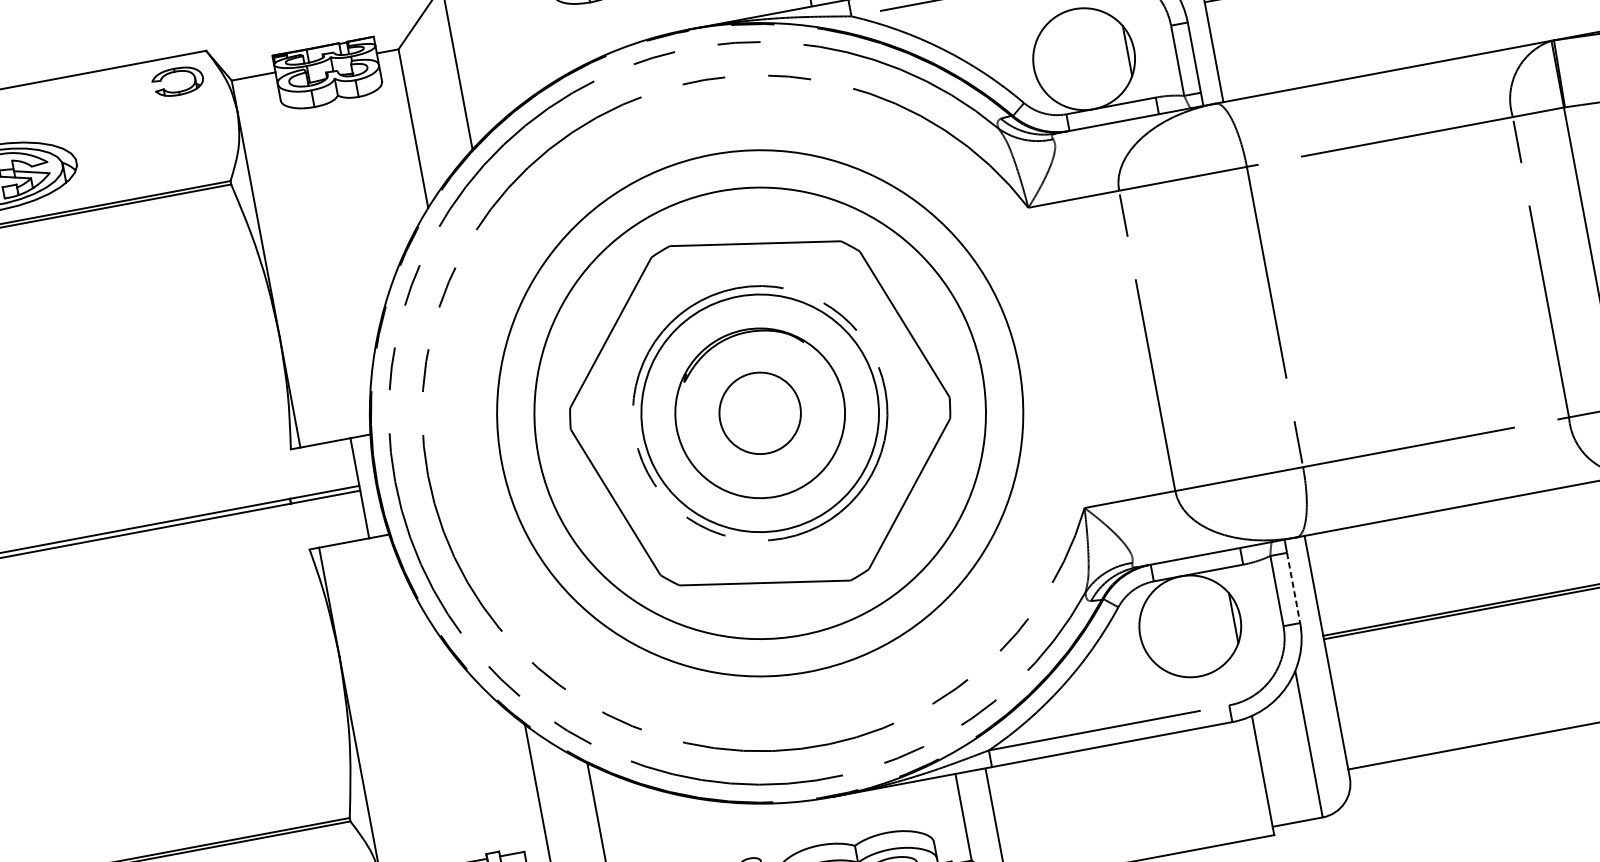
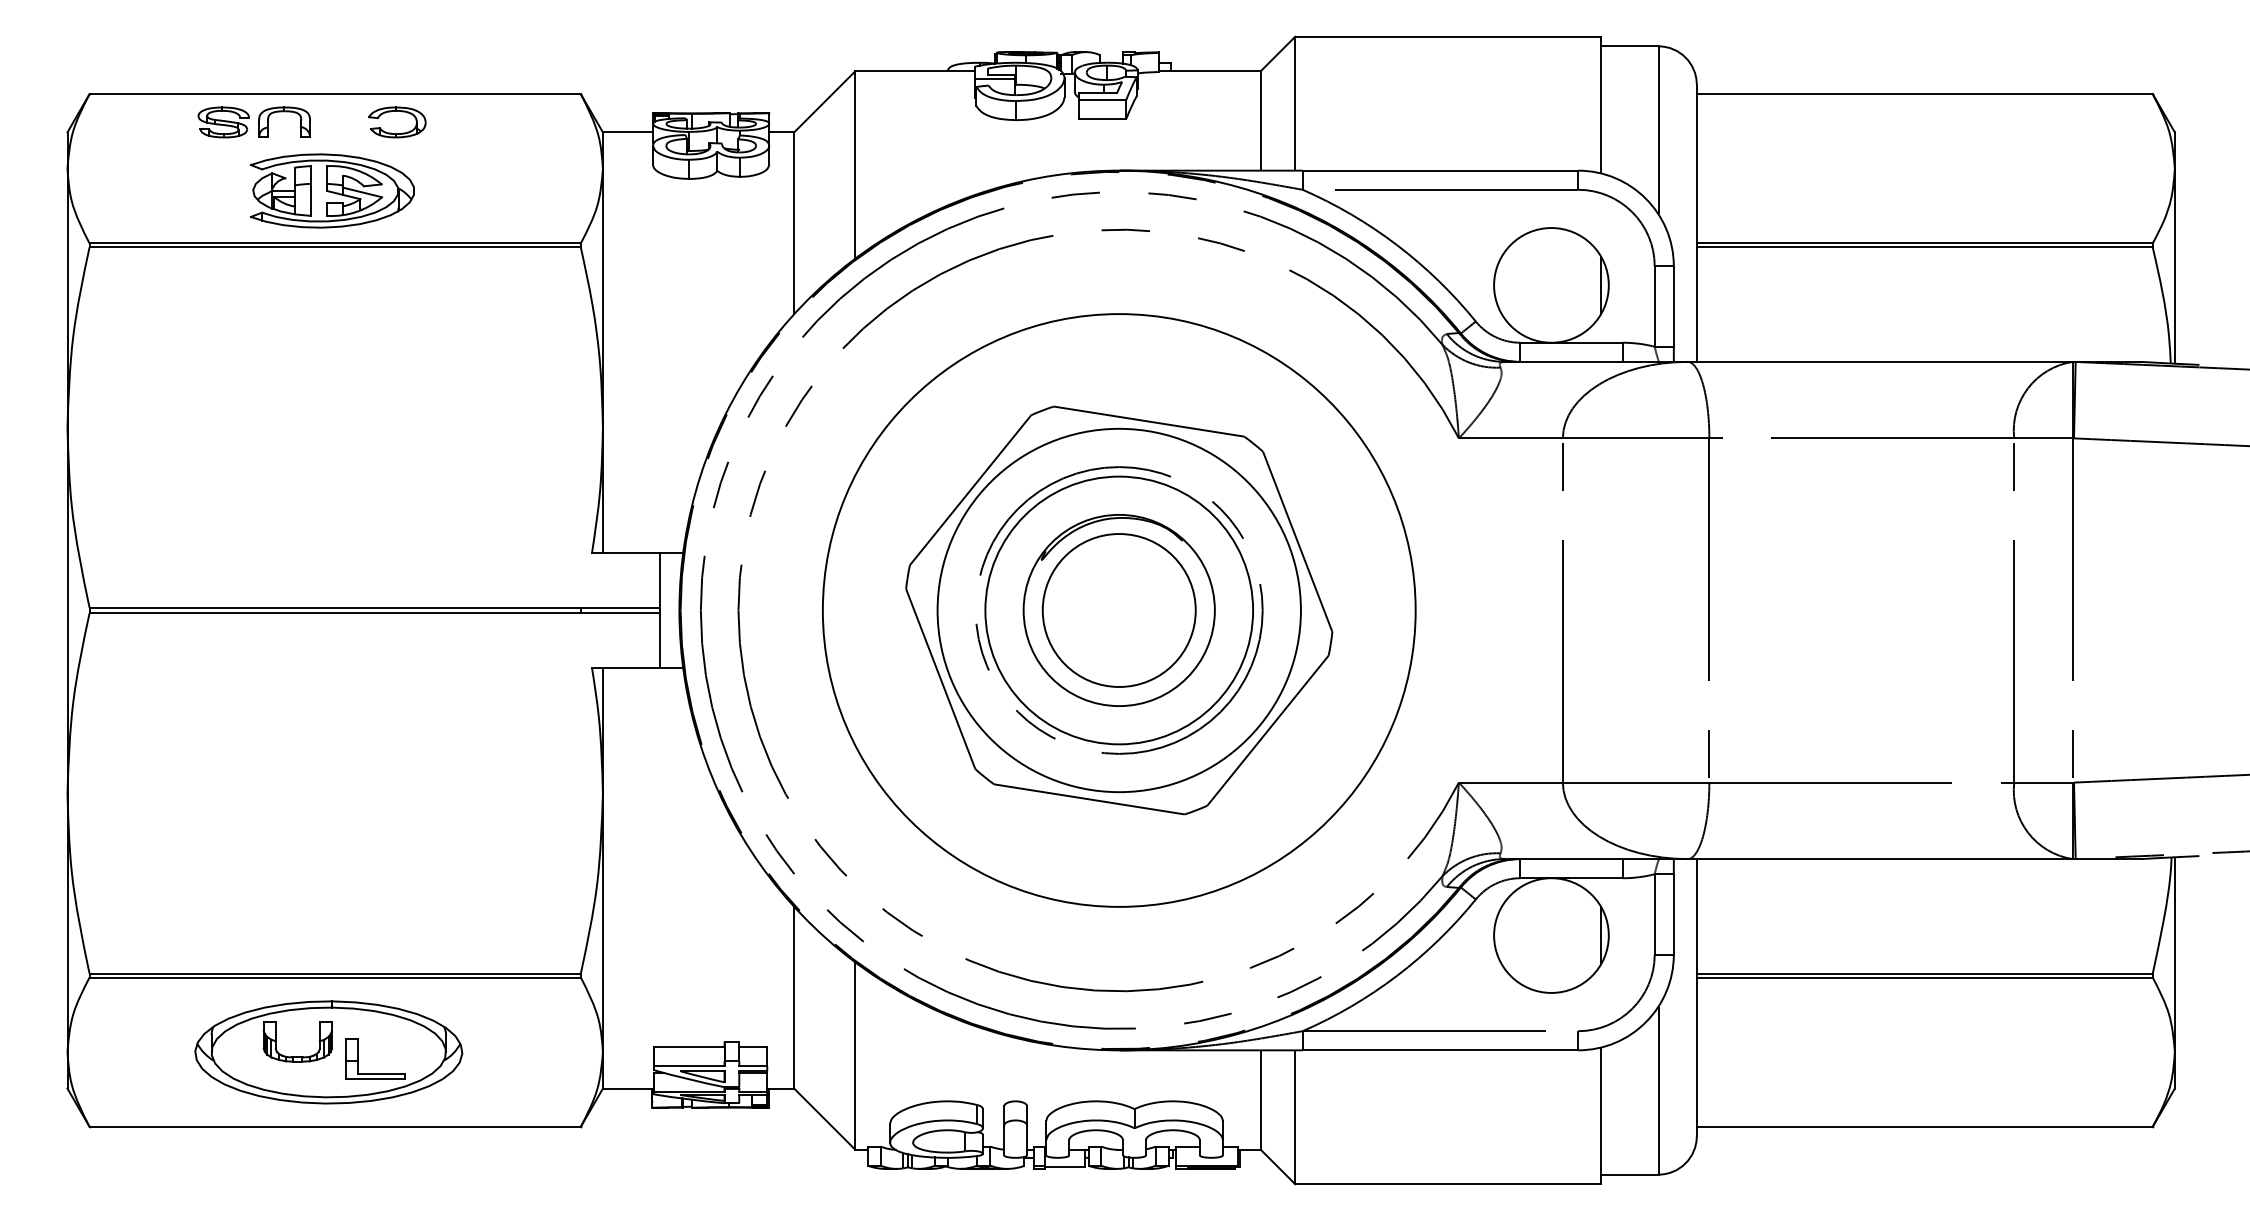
part: (176, 72) -> (397, 111), moved
circle: (759, 413) -> (1118, 610), size x0.71
circle: (759, 413) -> (1118, 610), size x1.67
line: (1293, 588) -> (1673, 914), dashed -> solid

